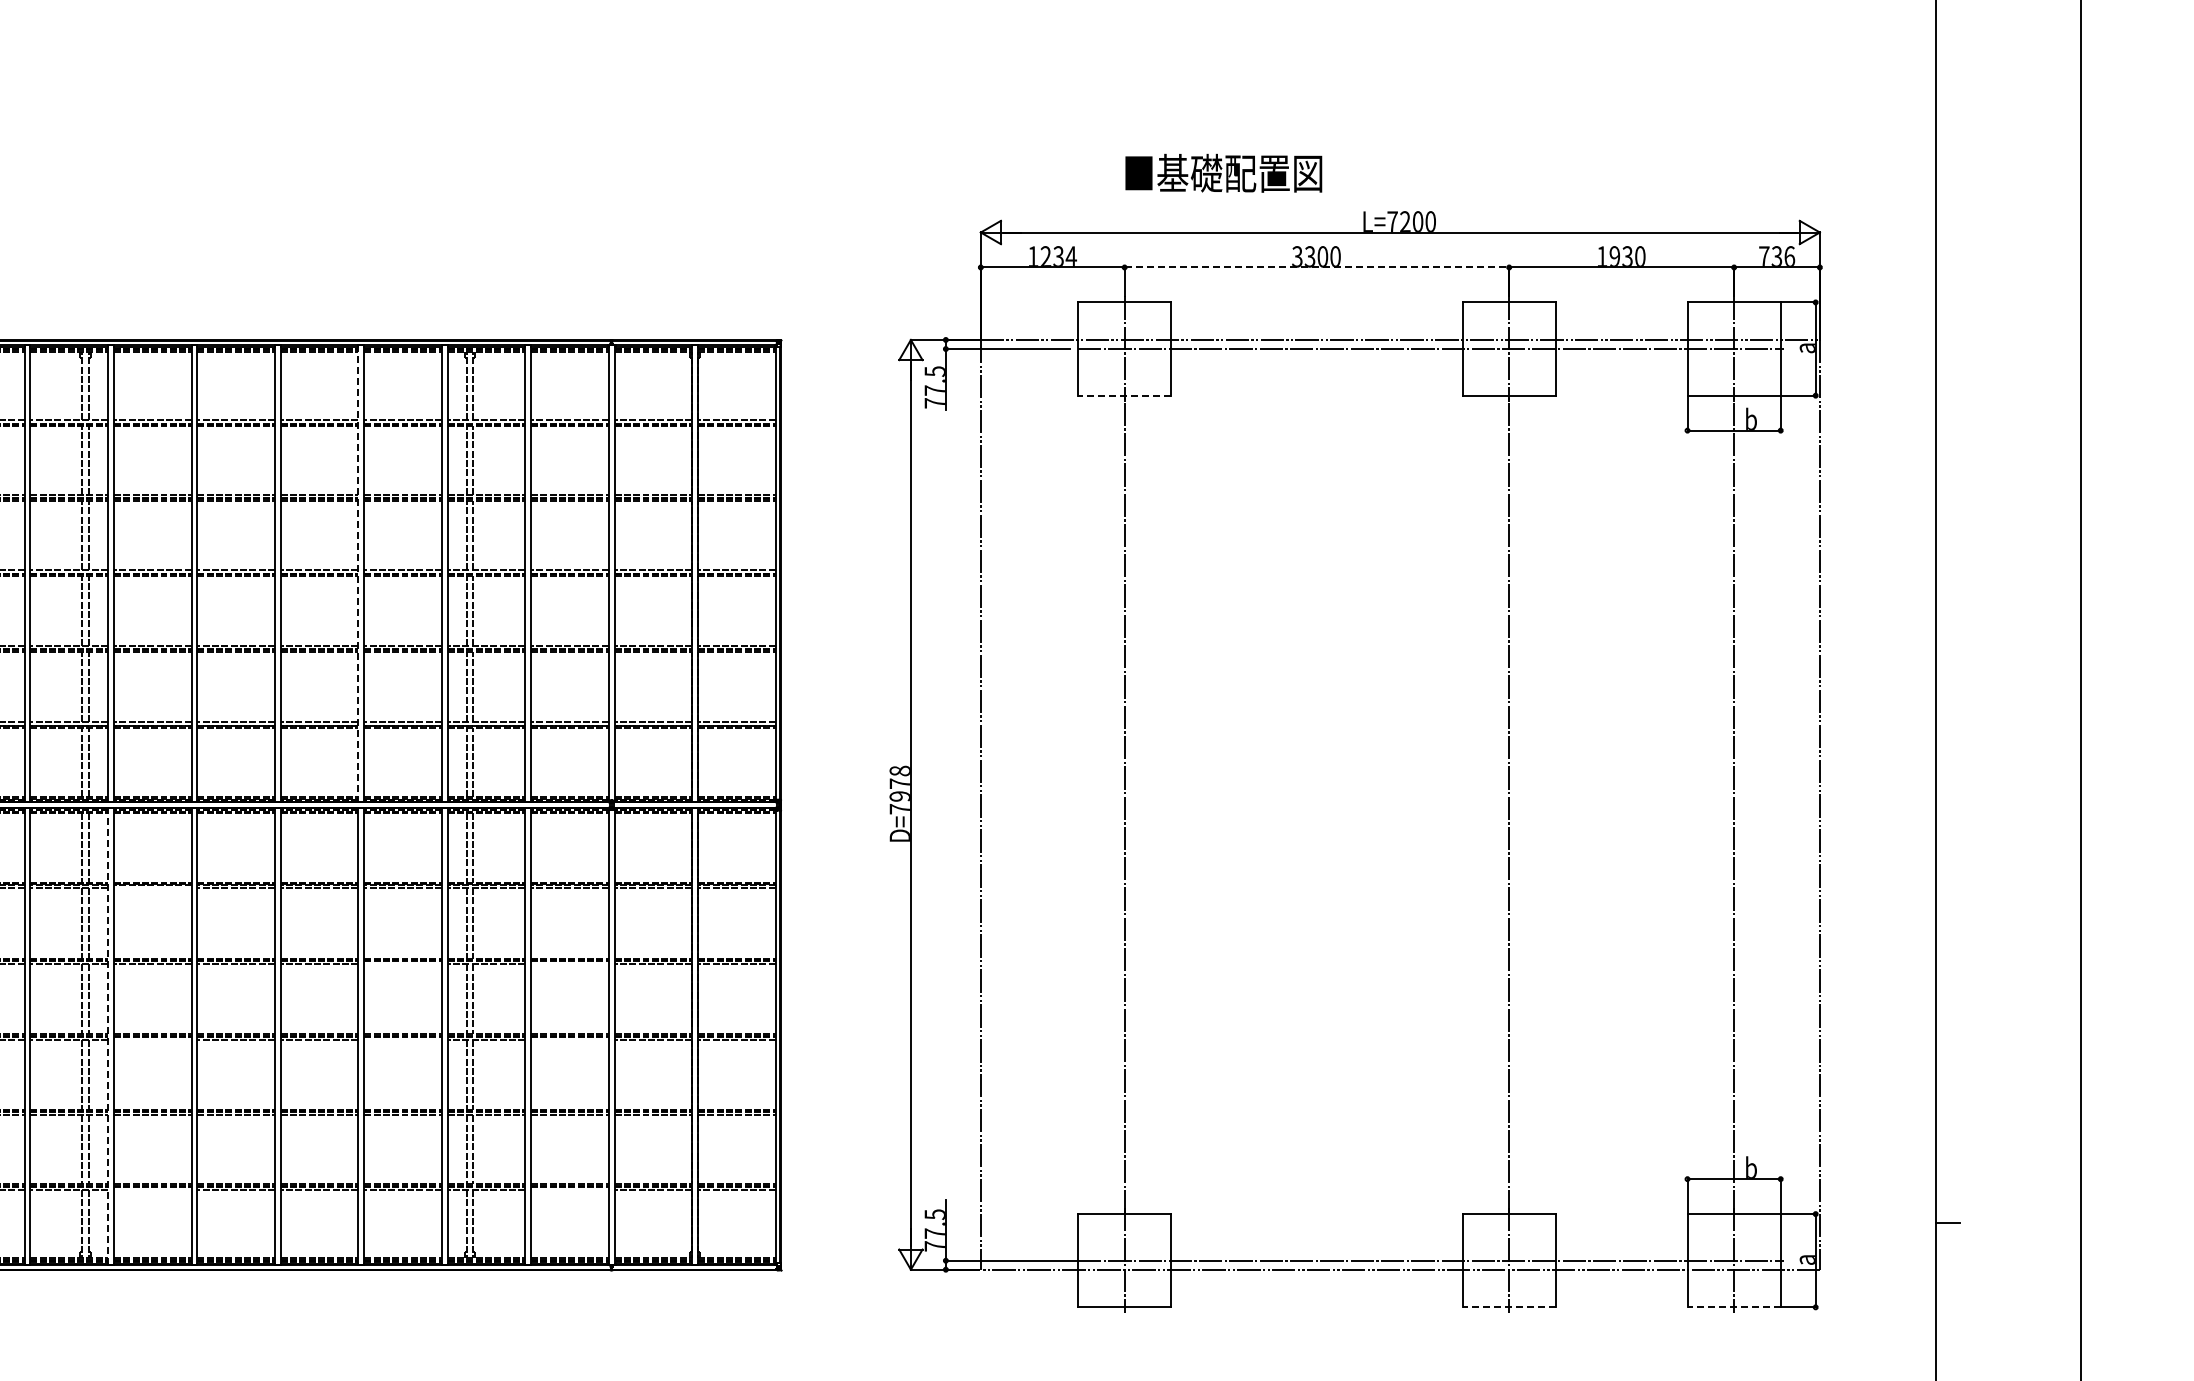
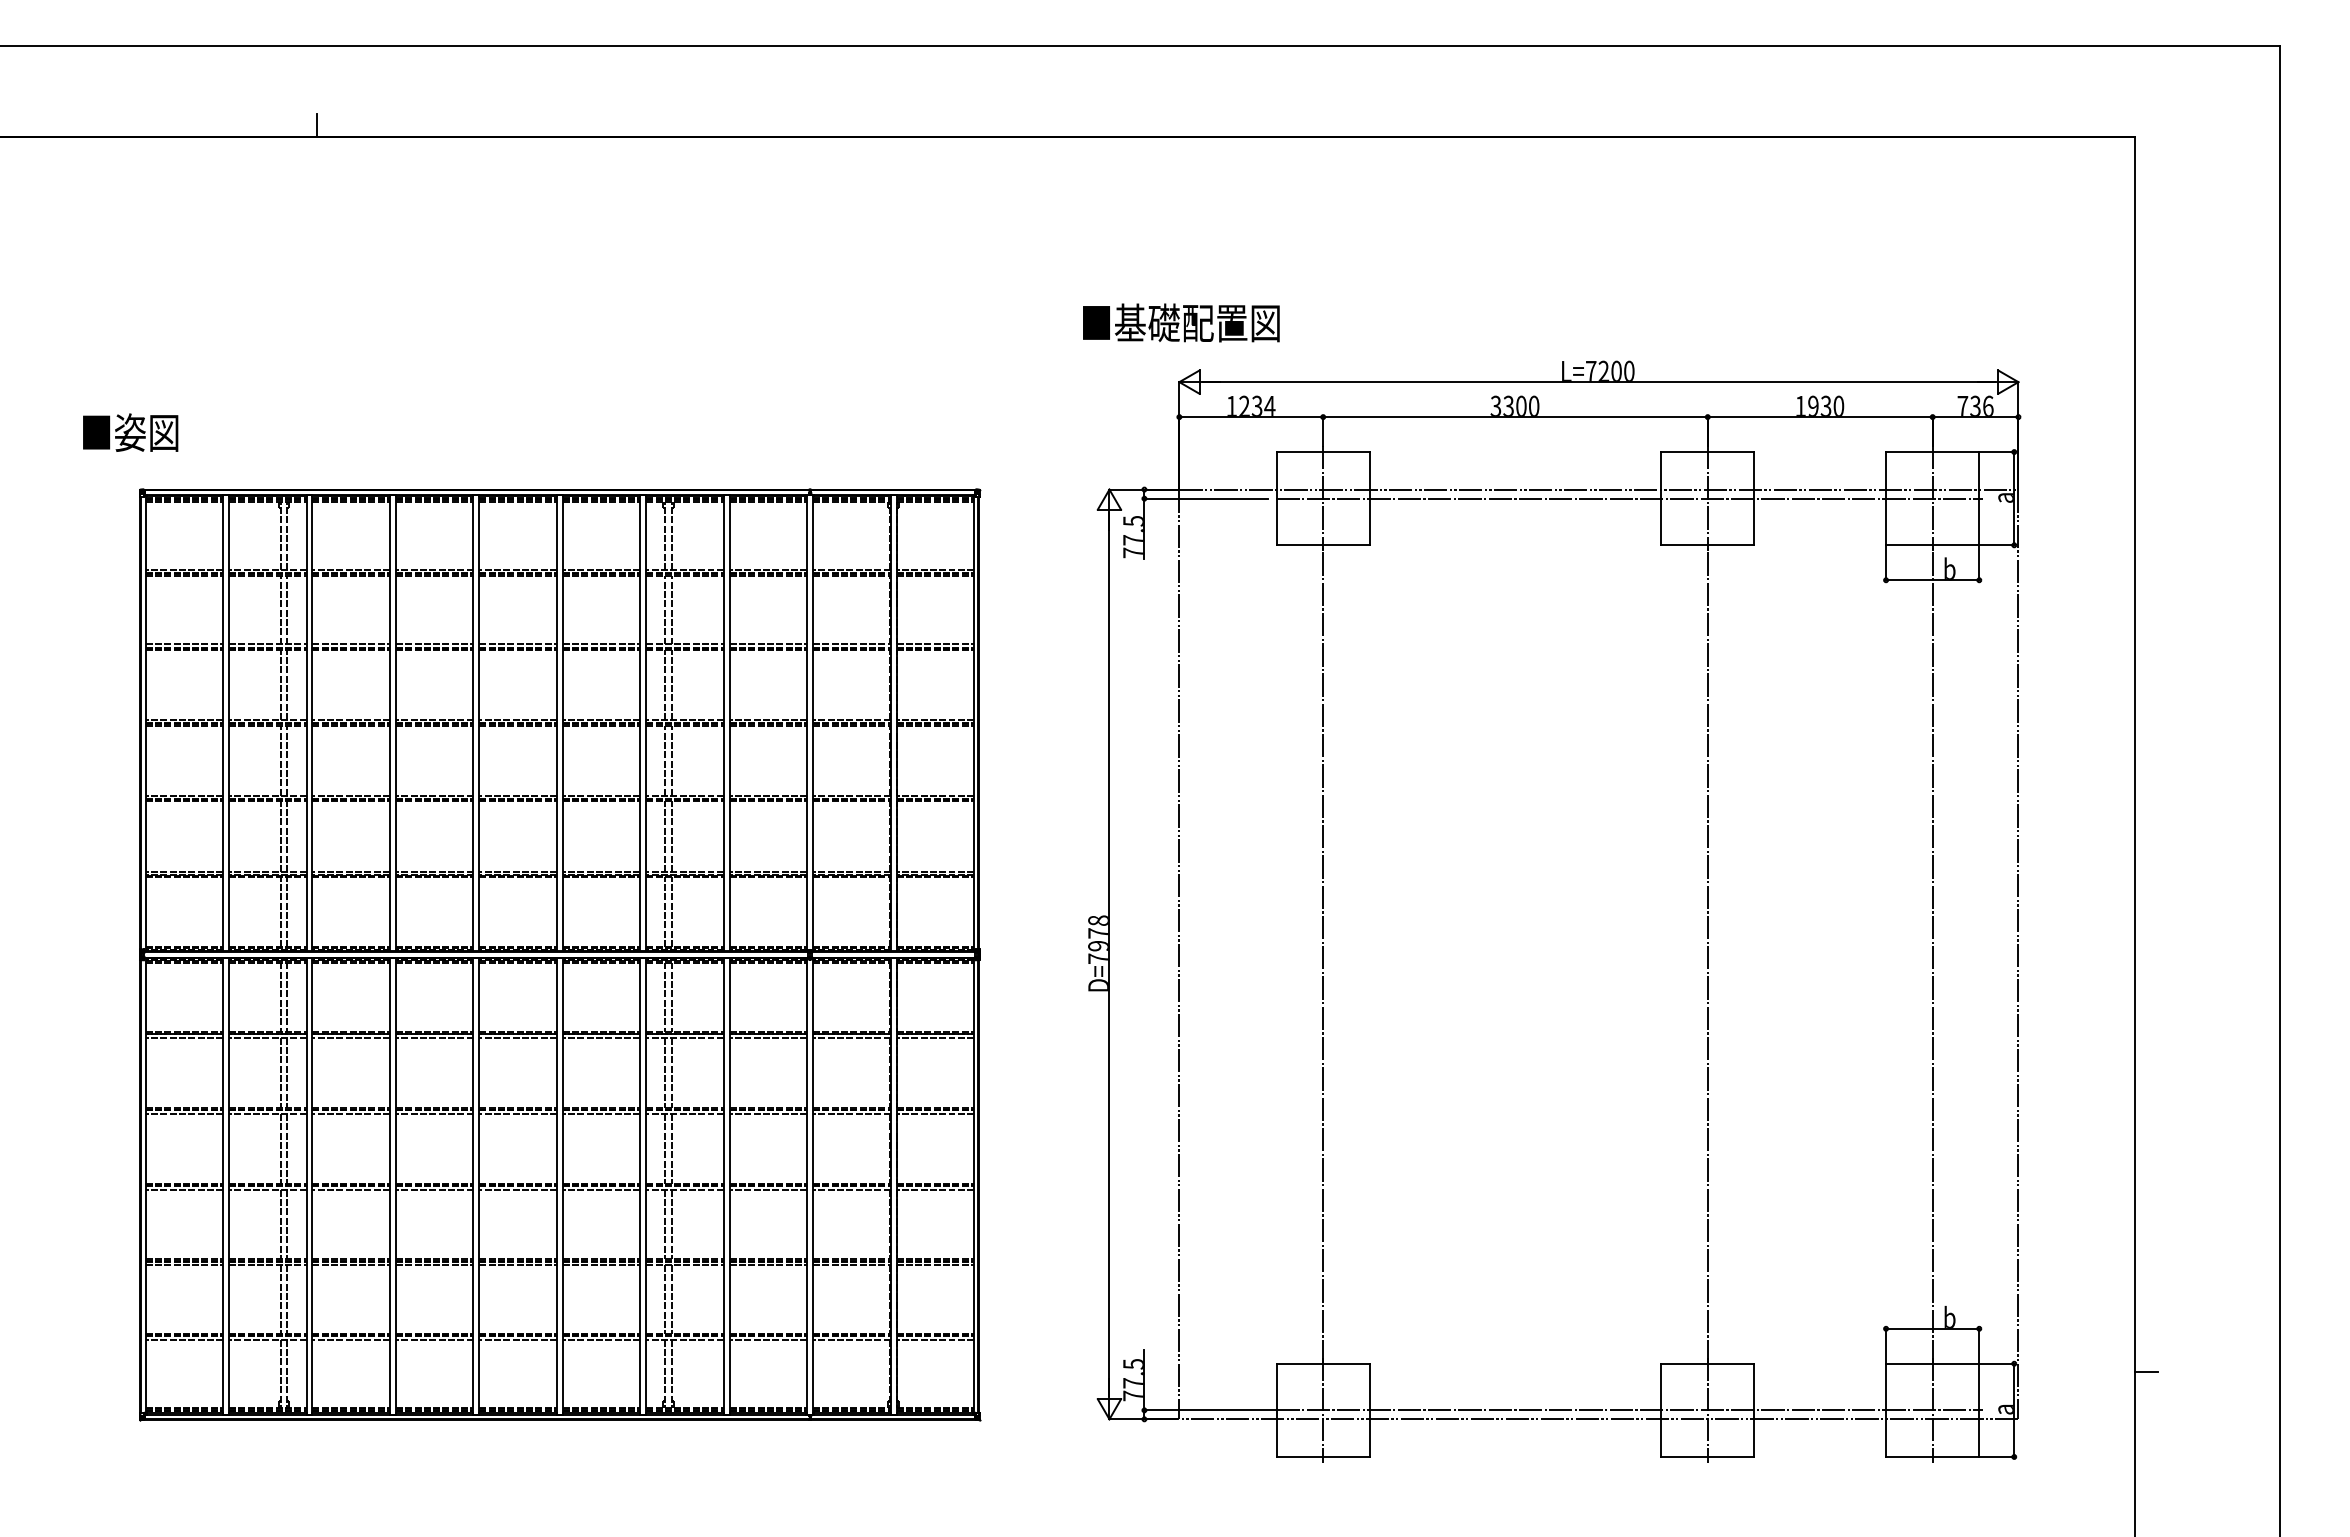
text: (1223, 172) -> (1181, 322), moved
line: (1316, 267) -> (1515, 417), dashed -> solid
line: (1124, 395) -> (1323, 545), dashed -> solid
line: (357, 573) -> (556, 723), dashed -> solid
line: (152, 887) -> (351, 1037), added
line: (402, 963) -> (601, 1113), added
line: (569, 963) -> (768, 1113), added
line: (107, 1035) -> (306, 1185), dashed -> solid
line: (152, 1039) -> (351, 1189), added
line: (402, 1039) -> (601, 1189), added
line: (569, 1039) -> (768, 1189), added
line: (152, 1189) -> (351, 1339), added
line: (569, 1189) -> (768, 1339), added
line: (1508, 1306) -> (1707, 1456), dashed -> solid
line: (1733, 1306) -> (1932, 1456), dashed -> solid

